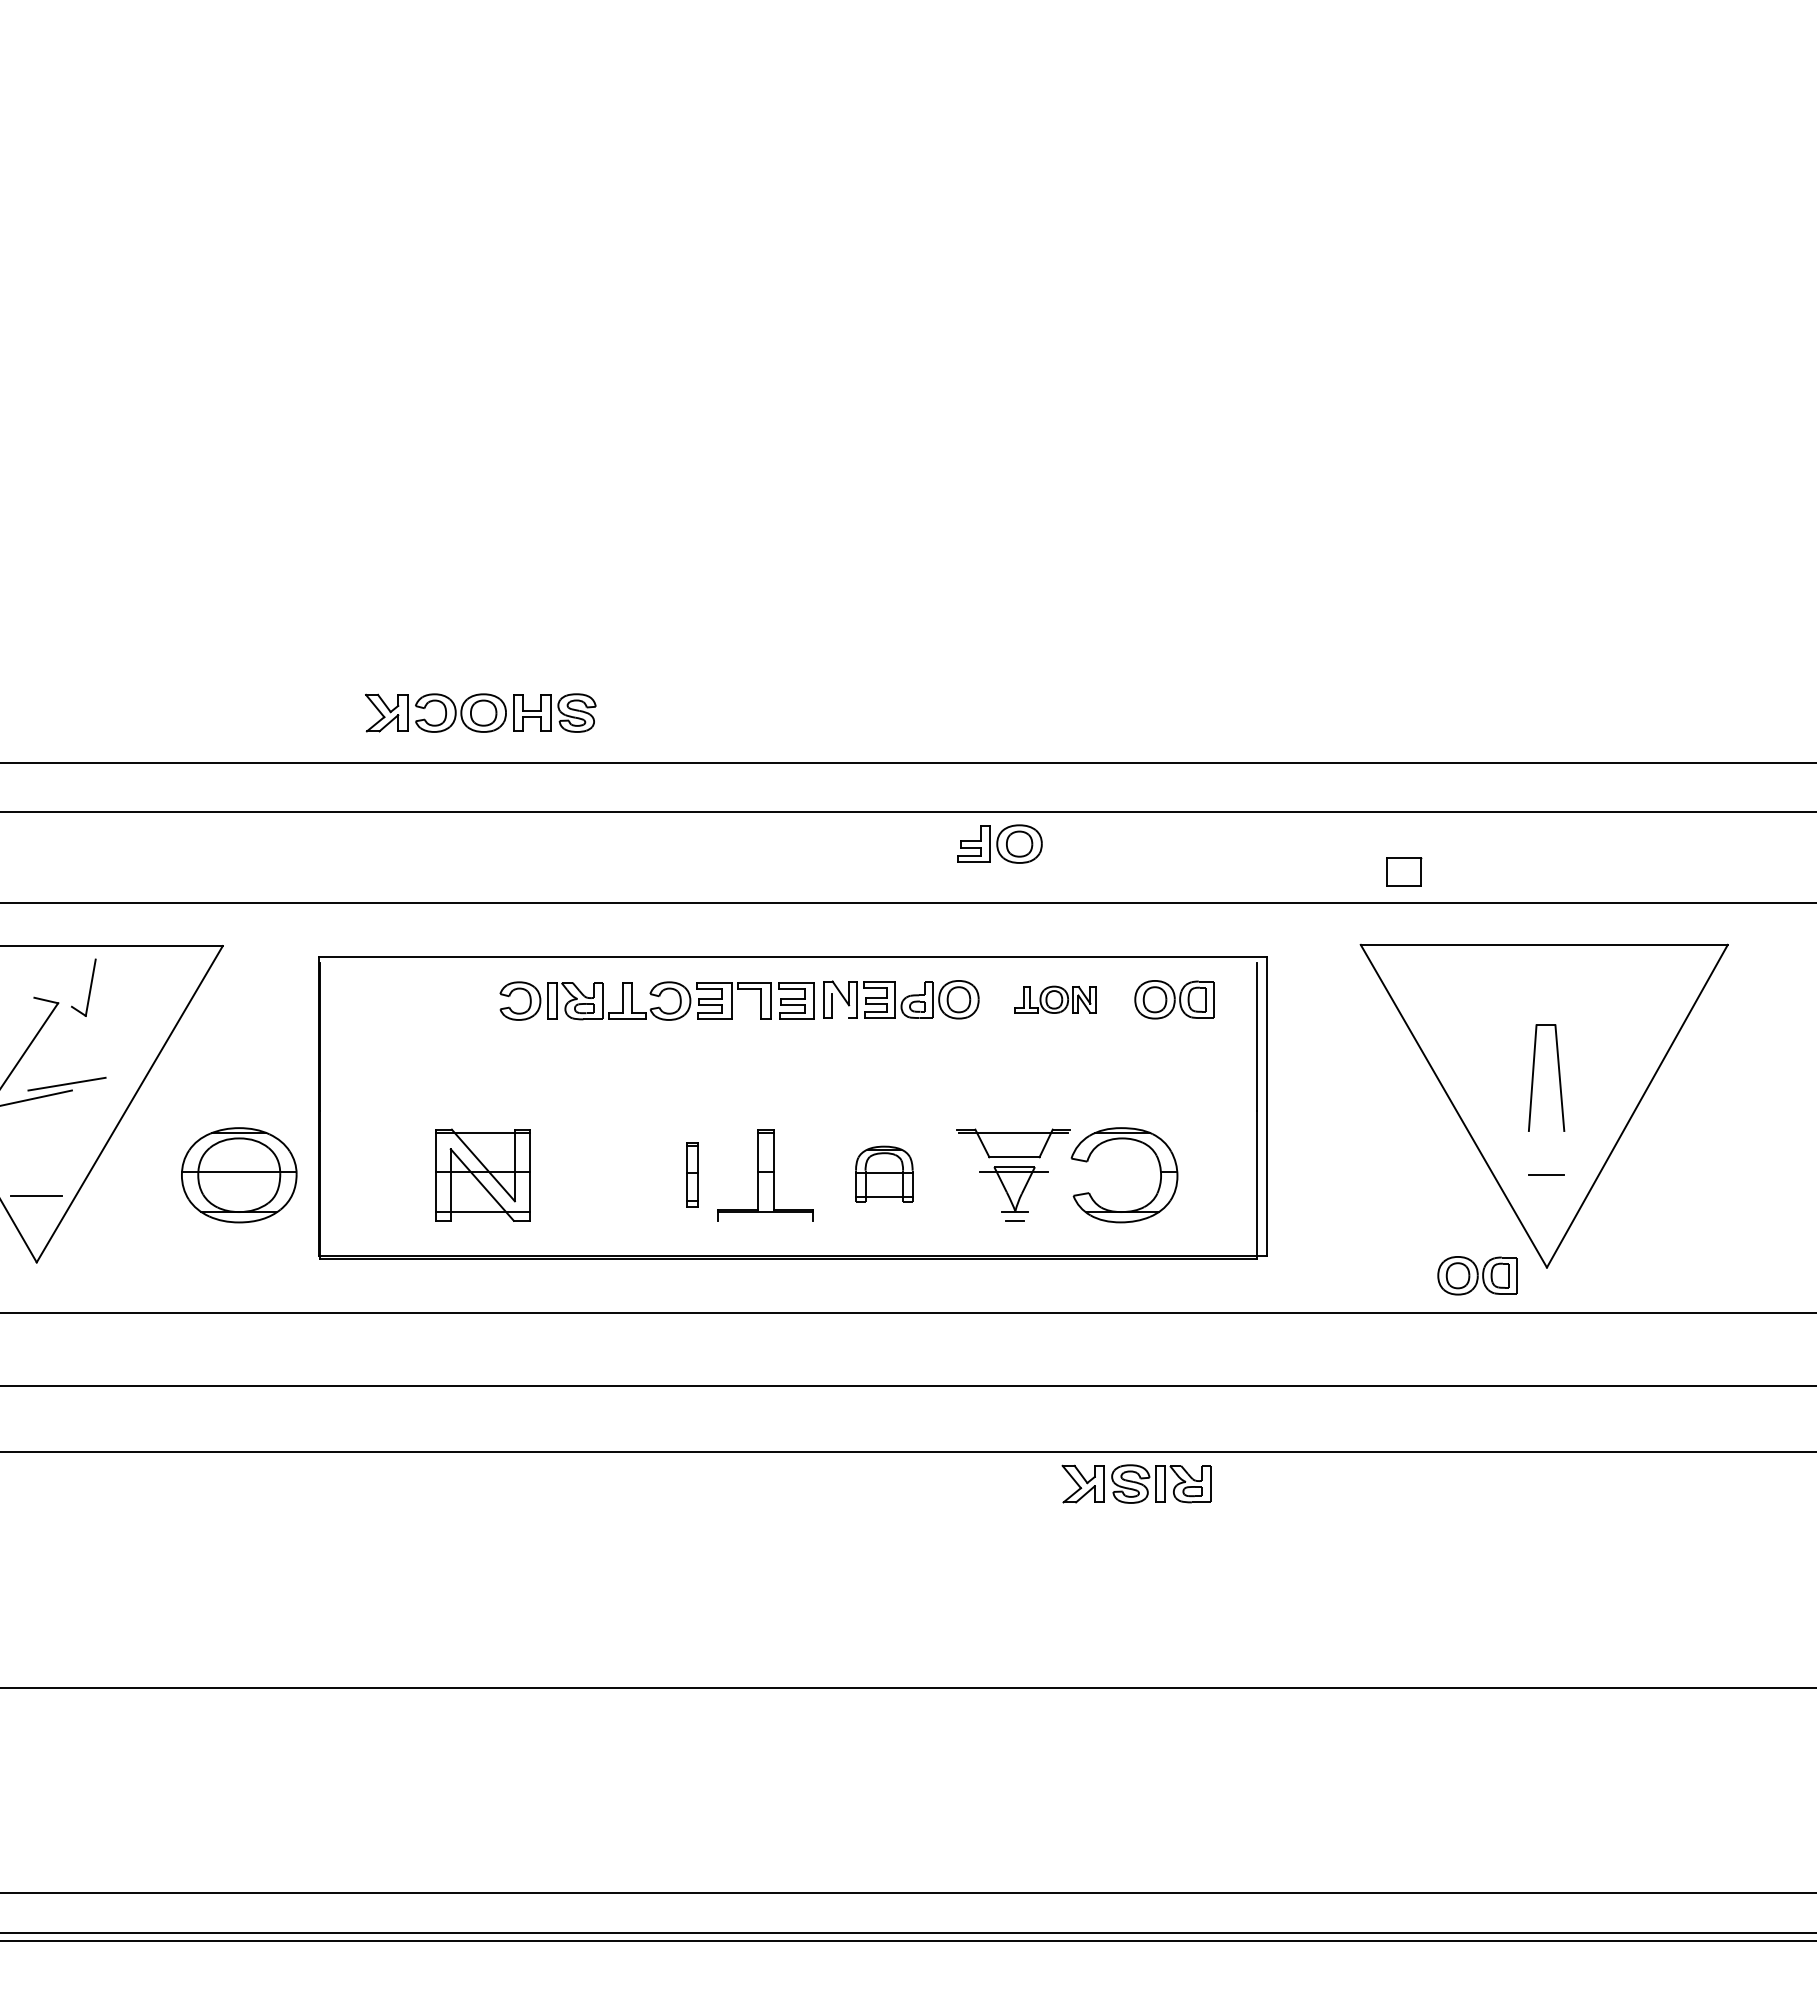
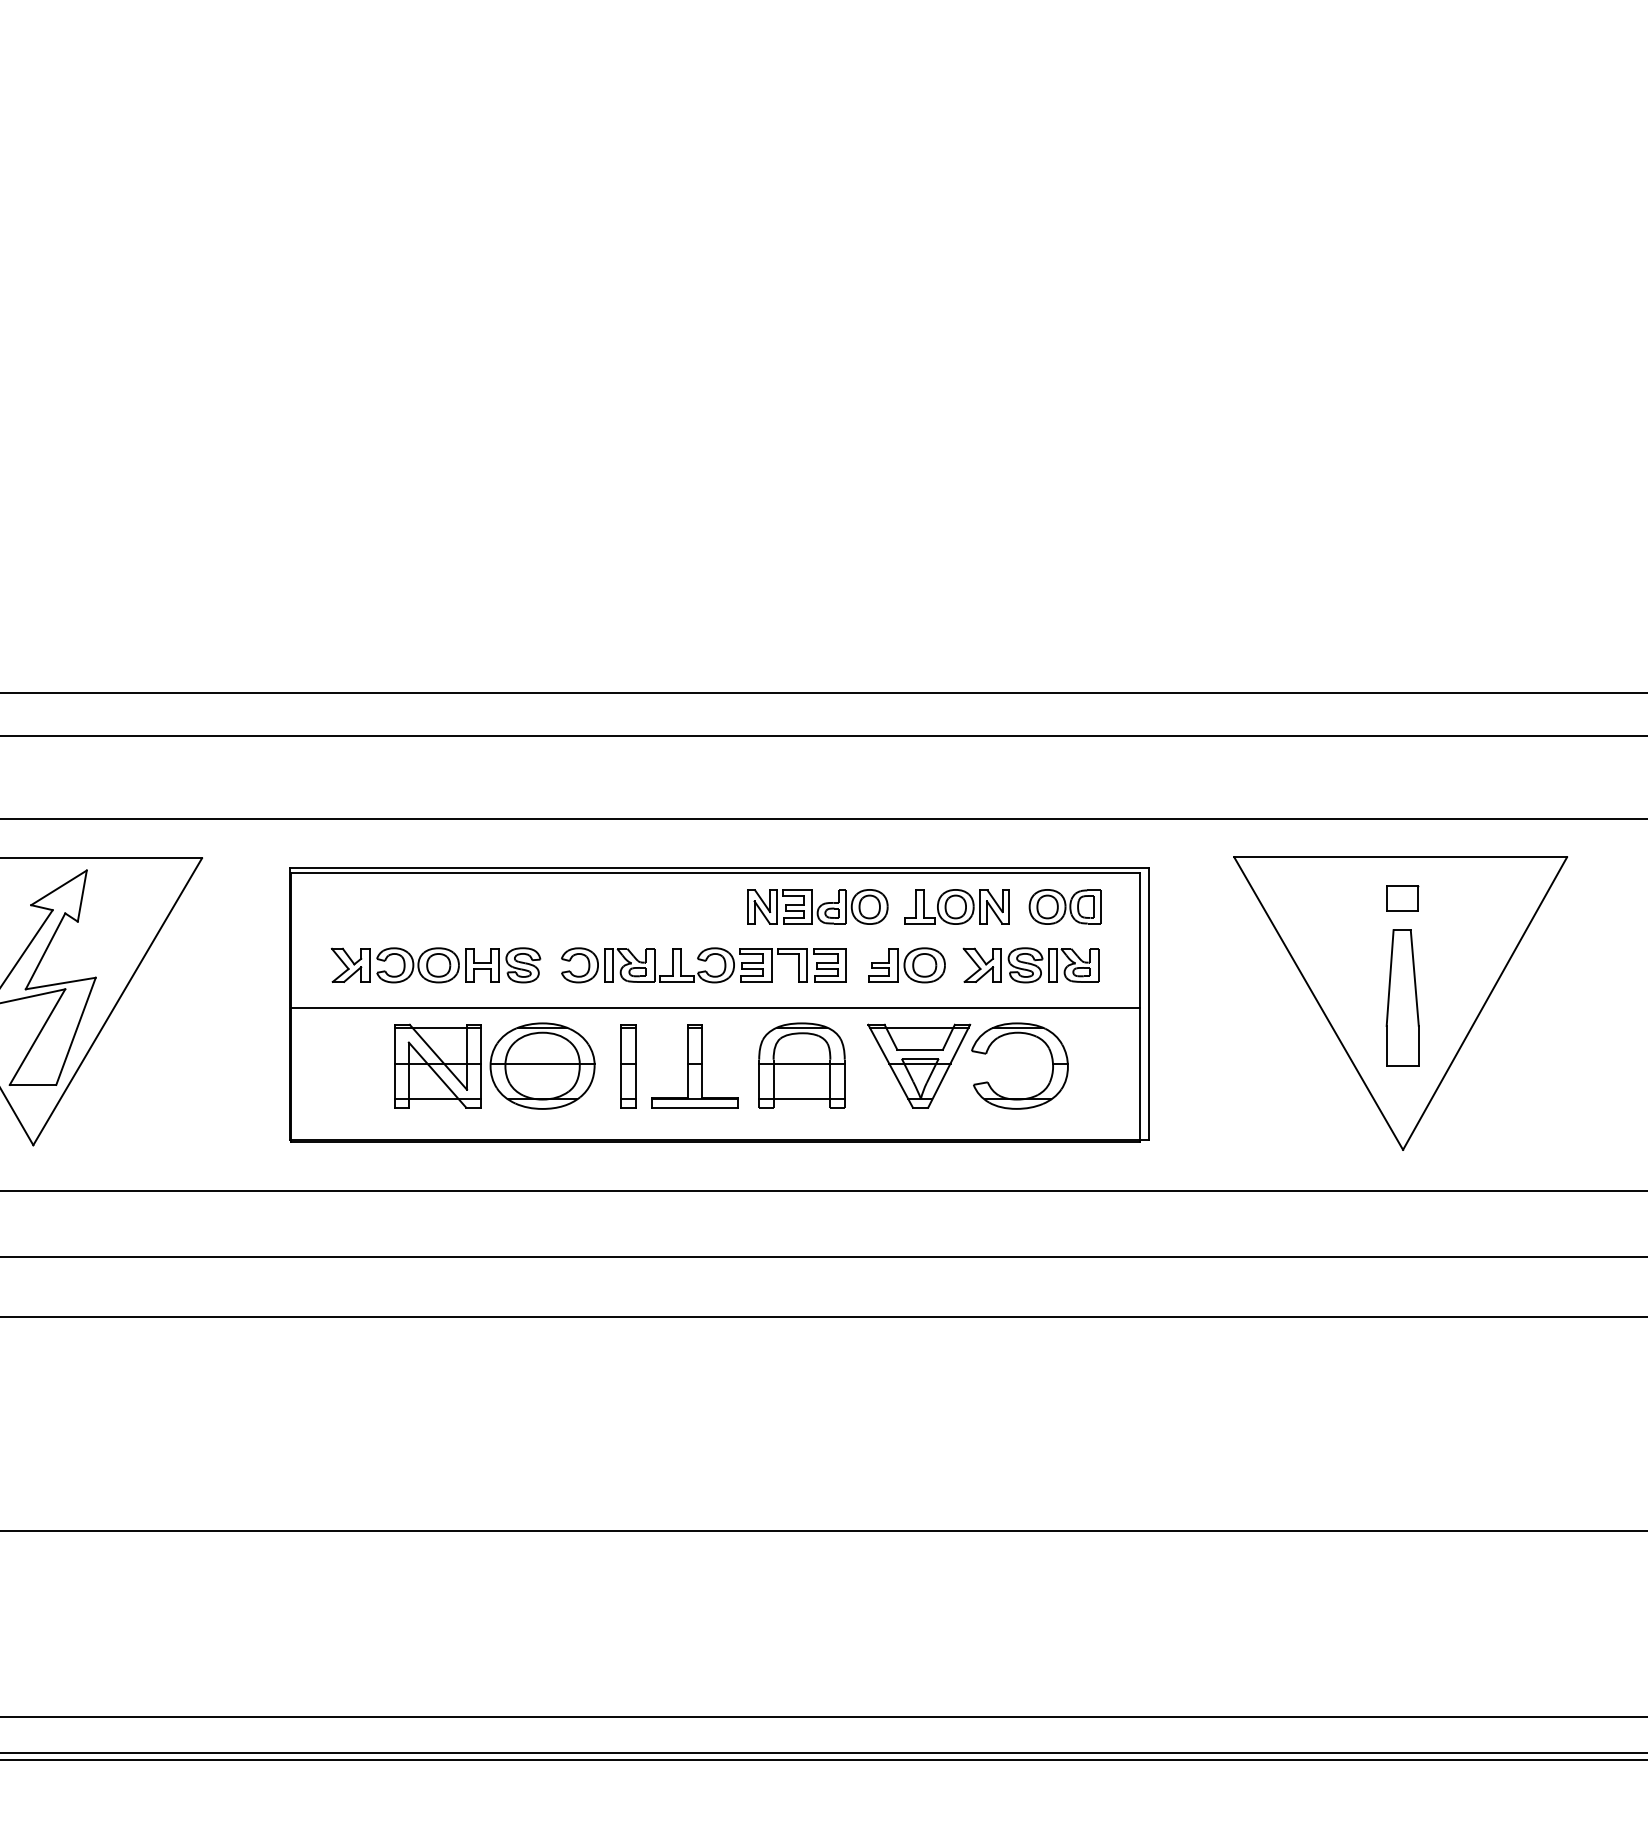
part: (480, 712) -> (435, 964), moved
part: (999, 843) -> (906, 964), moved
part: (1404, 871) -> (1403, 897), moved
line: (788, 962) -> (715, 873), added
line: (64, 978) -> (58, 887), added
part: (1055, 999) -> (957, 906), size x1.43
part: (656, 1000) -> (703, 964), moved
line: (840, 1005) -> (762, 912), added
line: (49, 1048) -> (44, 951), added
line: (788, 1110) -> (715, 1007), added
line: (83, 1136) -> (75, 1031), added
line: (40, 1143) -> (36, 1037), added
line: (1528, 1152) -> (1386, 1045), added
line: (1564, 1152) -> (1418, 1045), added
part: (884, 1174) -> (802, 1065), size x1.67
line: (981, 1174) -> (890, 1065), added
line: (1046, 1174) -> (949, 1065), added
part: (239, 1175) -> (542, 1066), moved
part: (692, 1175) -> (628, 1066), size x1.43
line: (765, 1220) -> (694, 1107), added
part: (1477, 1275) -> (1340, 1157), removed
part: (1136, 1483) -> (1030, 964), moved

